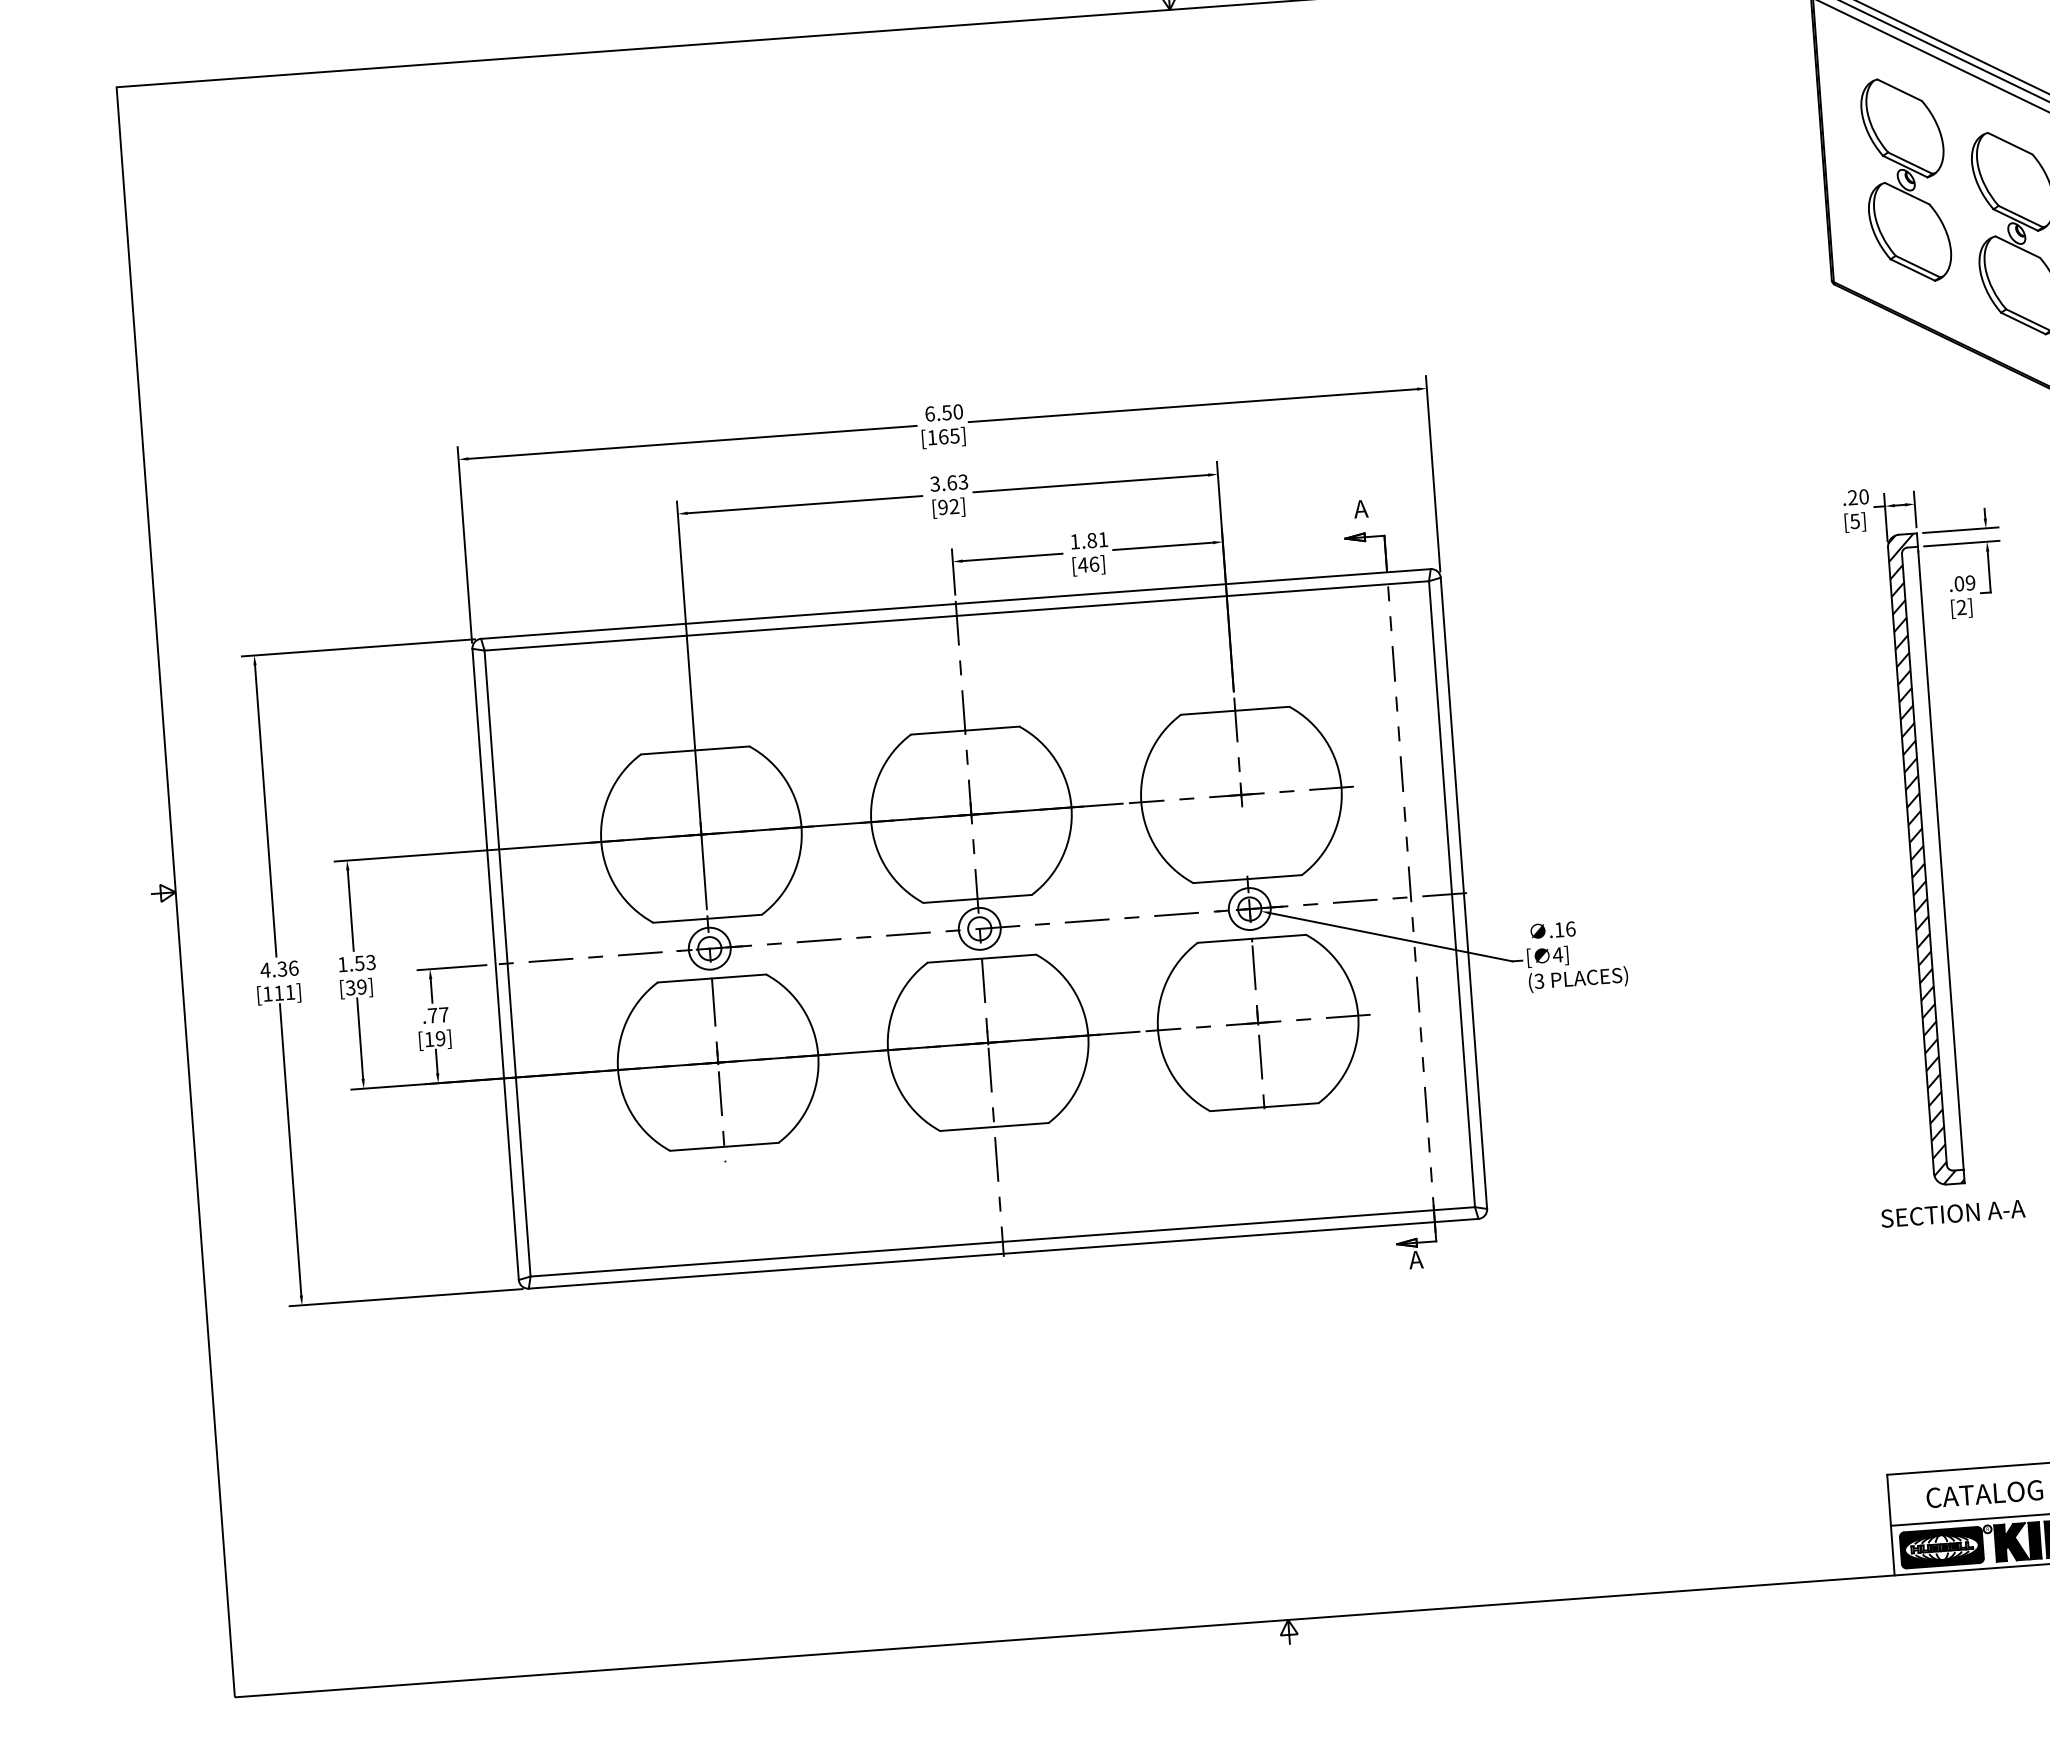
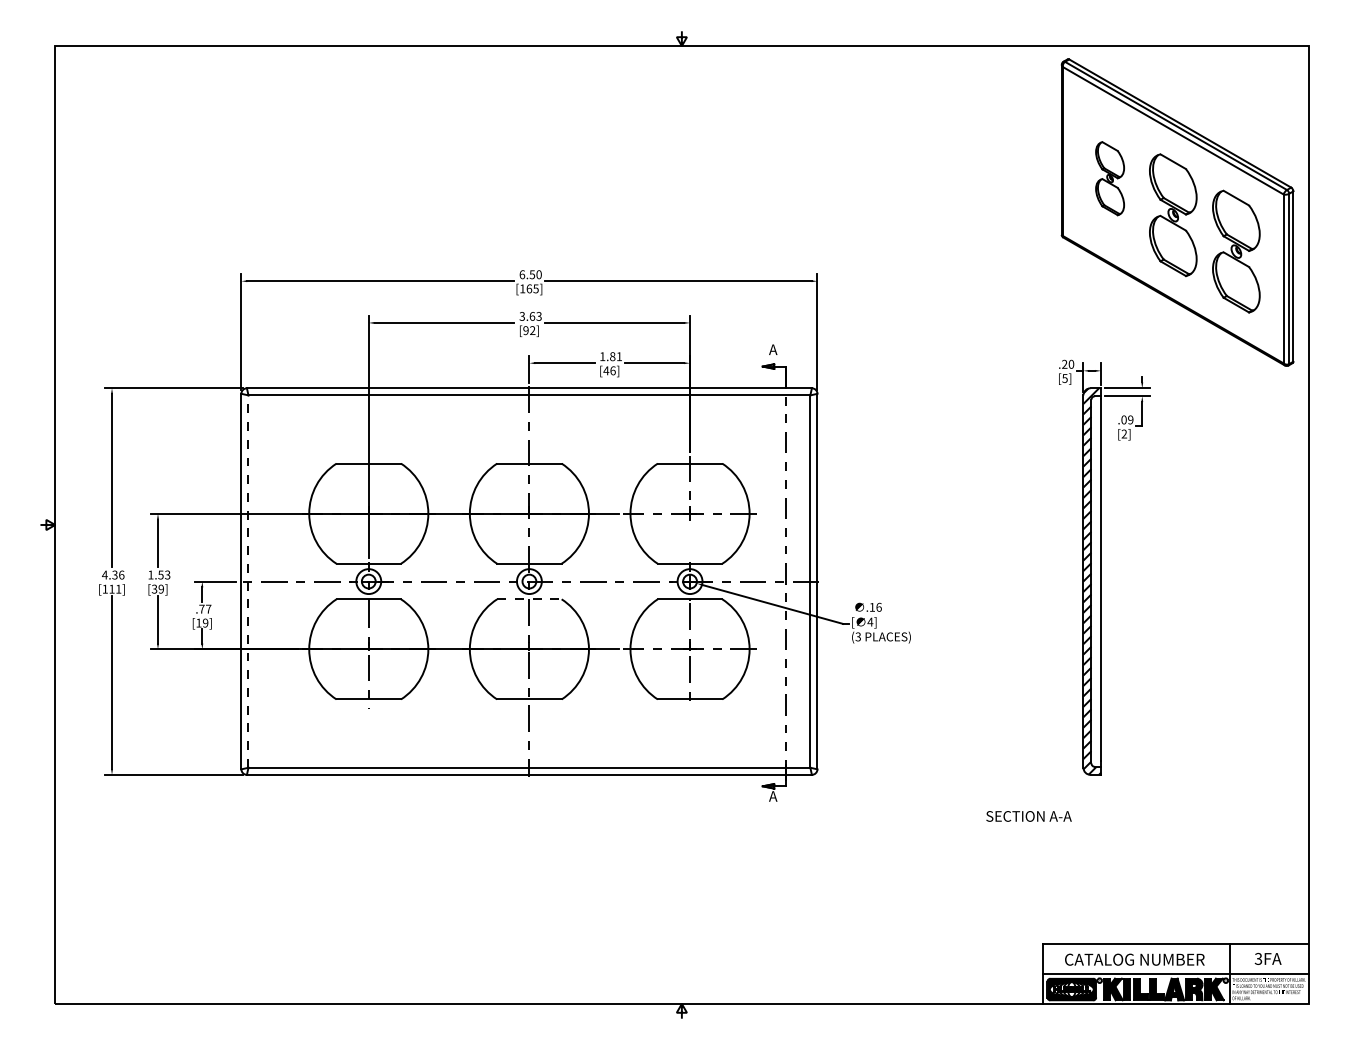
part: (1905, 179) -> (1109, 178), size x0.6
line: (982, 958) -> (529, 599), solid -> dashed
line: (507, 963) -> (248, 581), solid -> dashed
text: (1952, 1213) -> (1028, 816), moved

